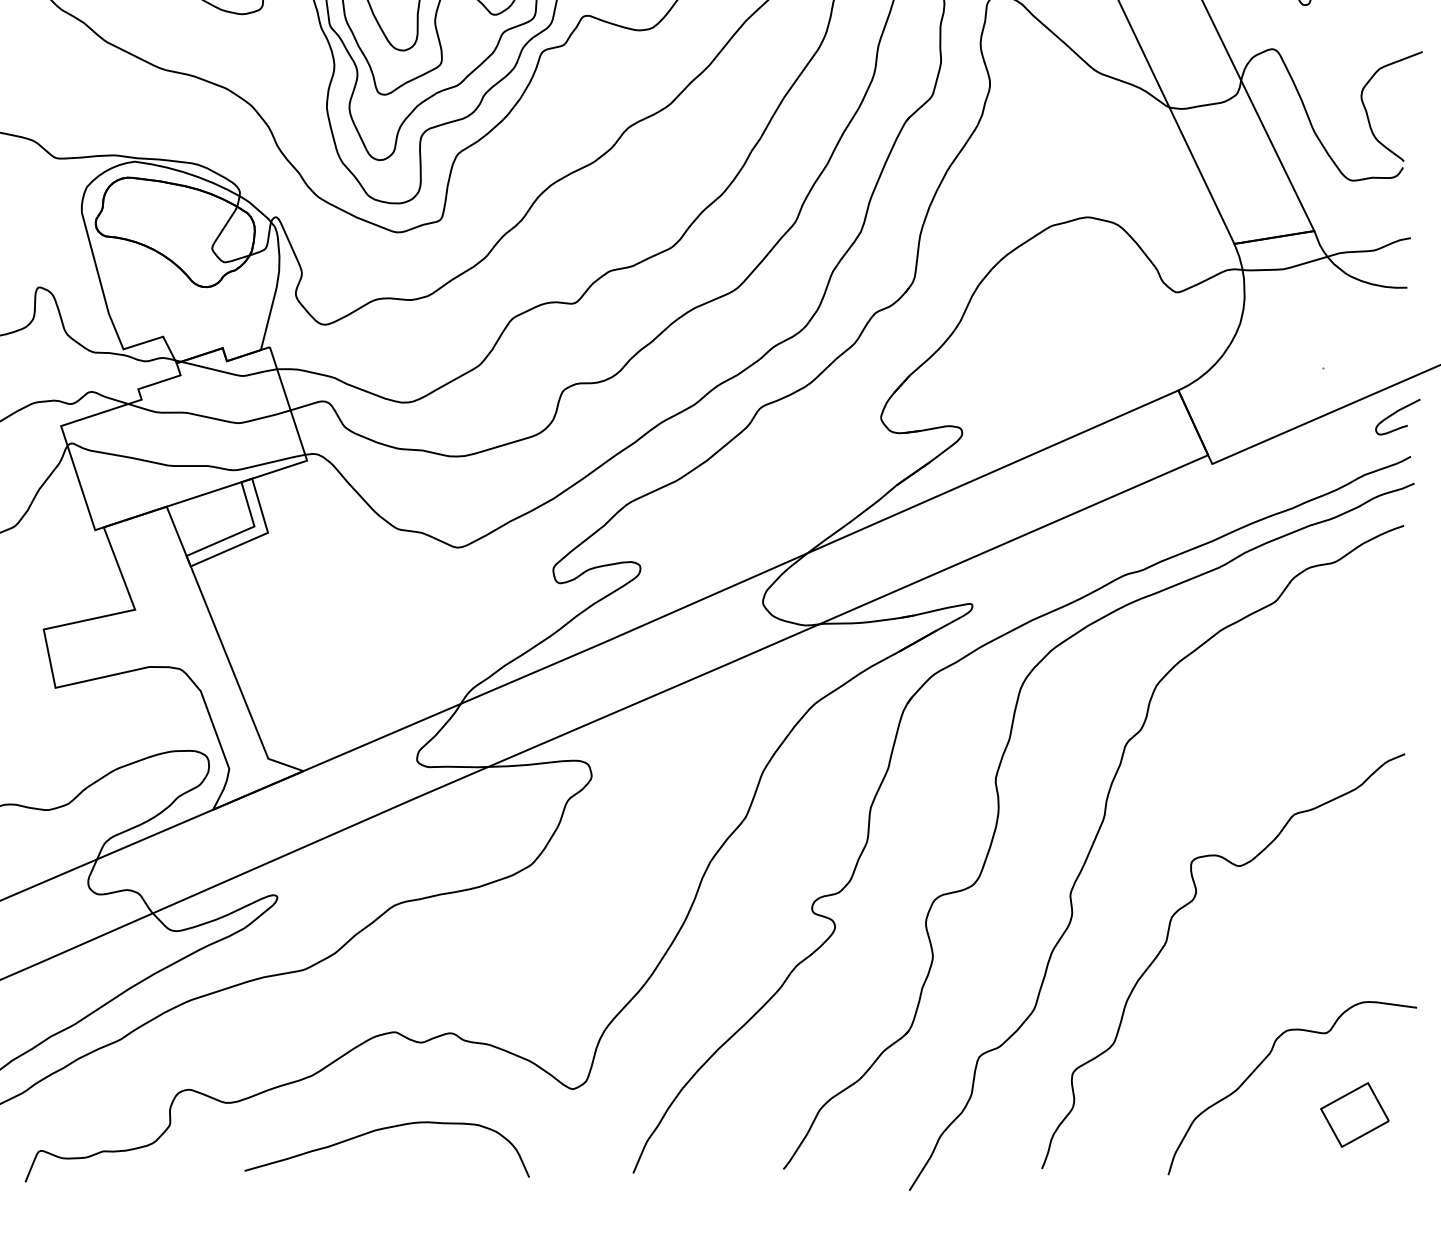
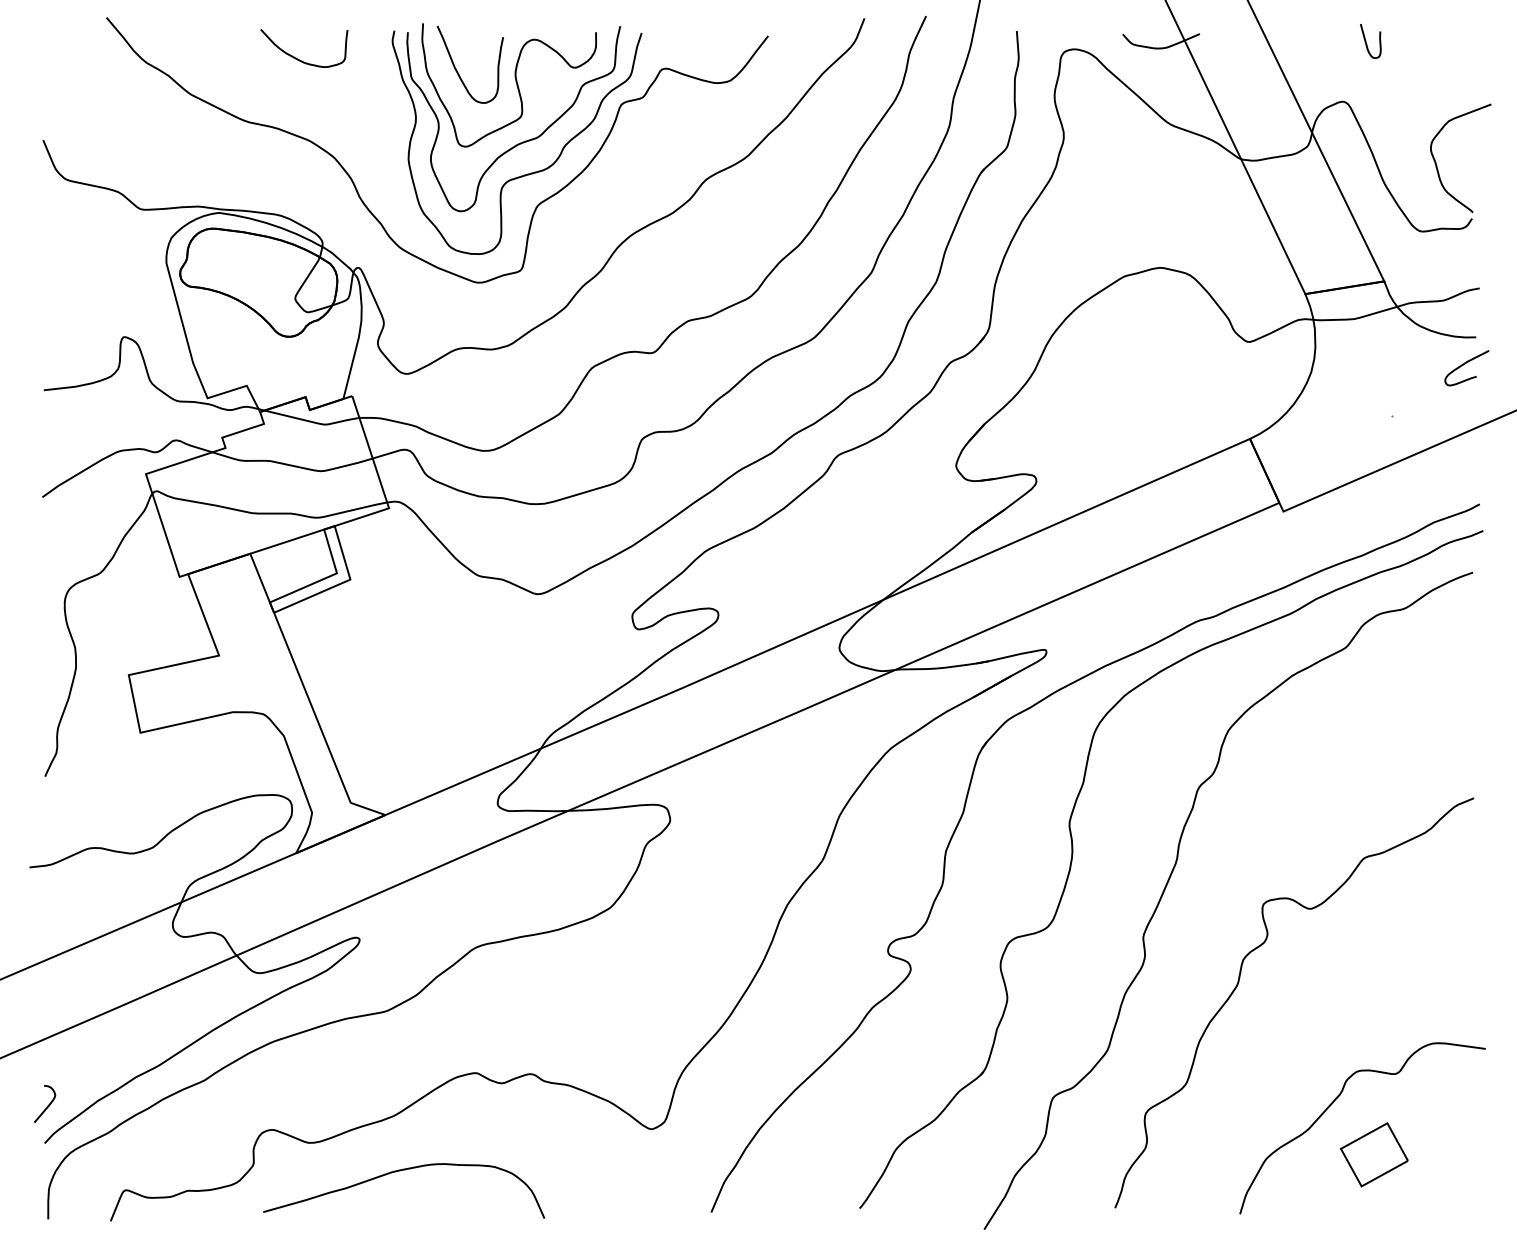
curve: (1396, 413) -> (1465, 364), moved
part: (1354, 1114) -> (1373, 1154), moved
curve: (383, 1129) -> (400, 1171), moved

